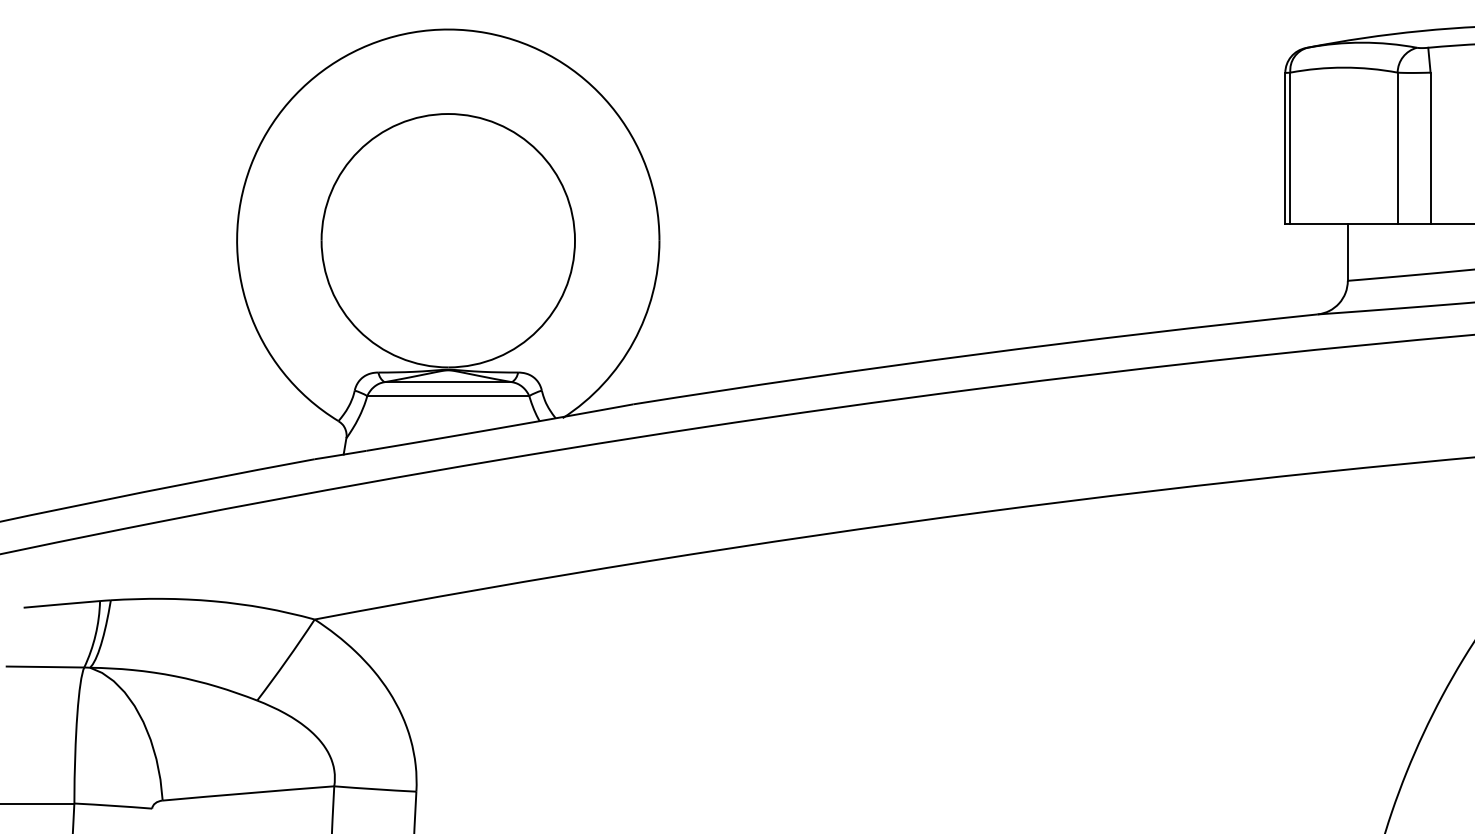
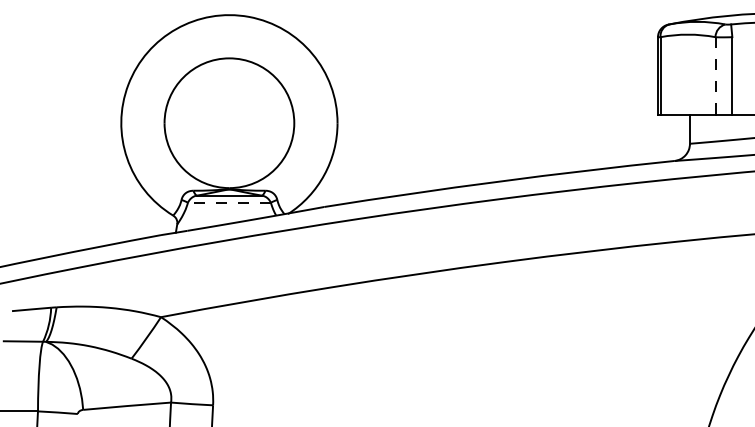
line: (1397, 147) -> (715, 75), solid -> dashed
line: (446, 395) -> (228, 202), solid -> dashed

